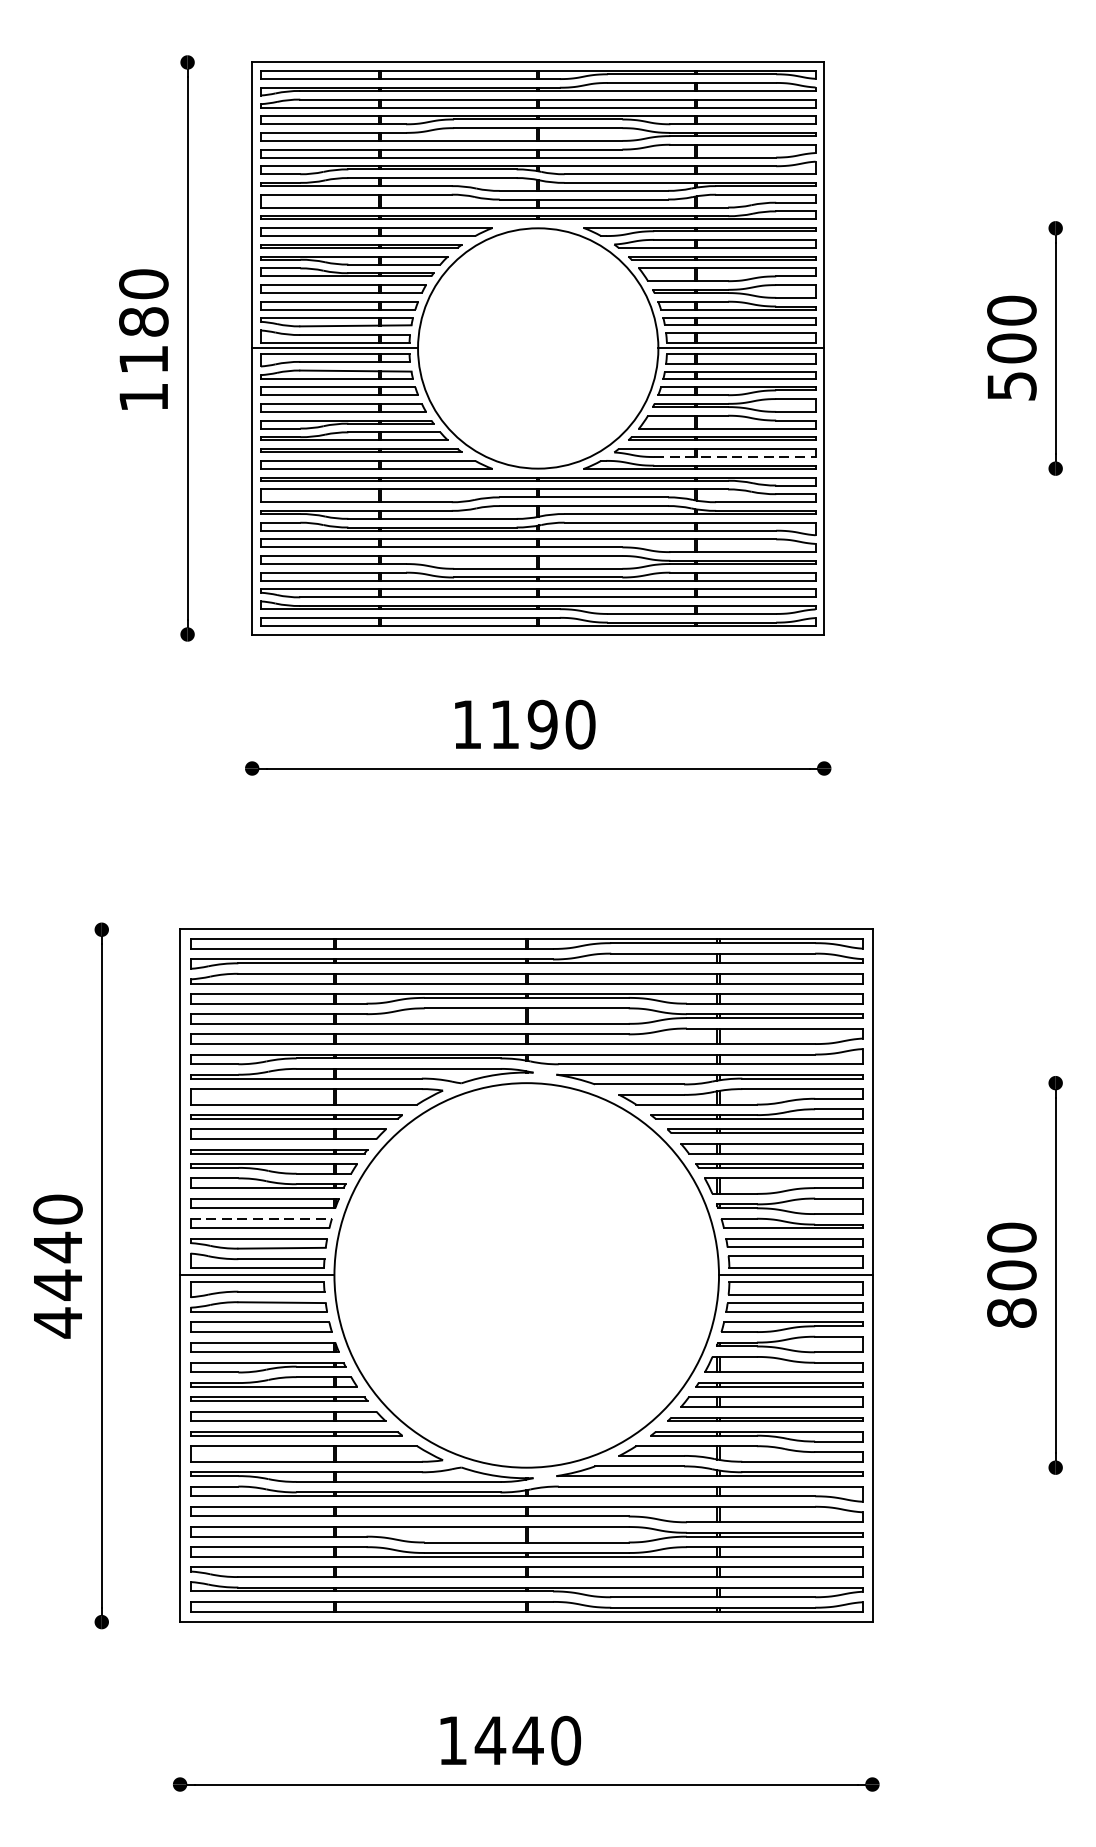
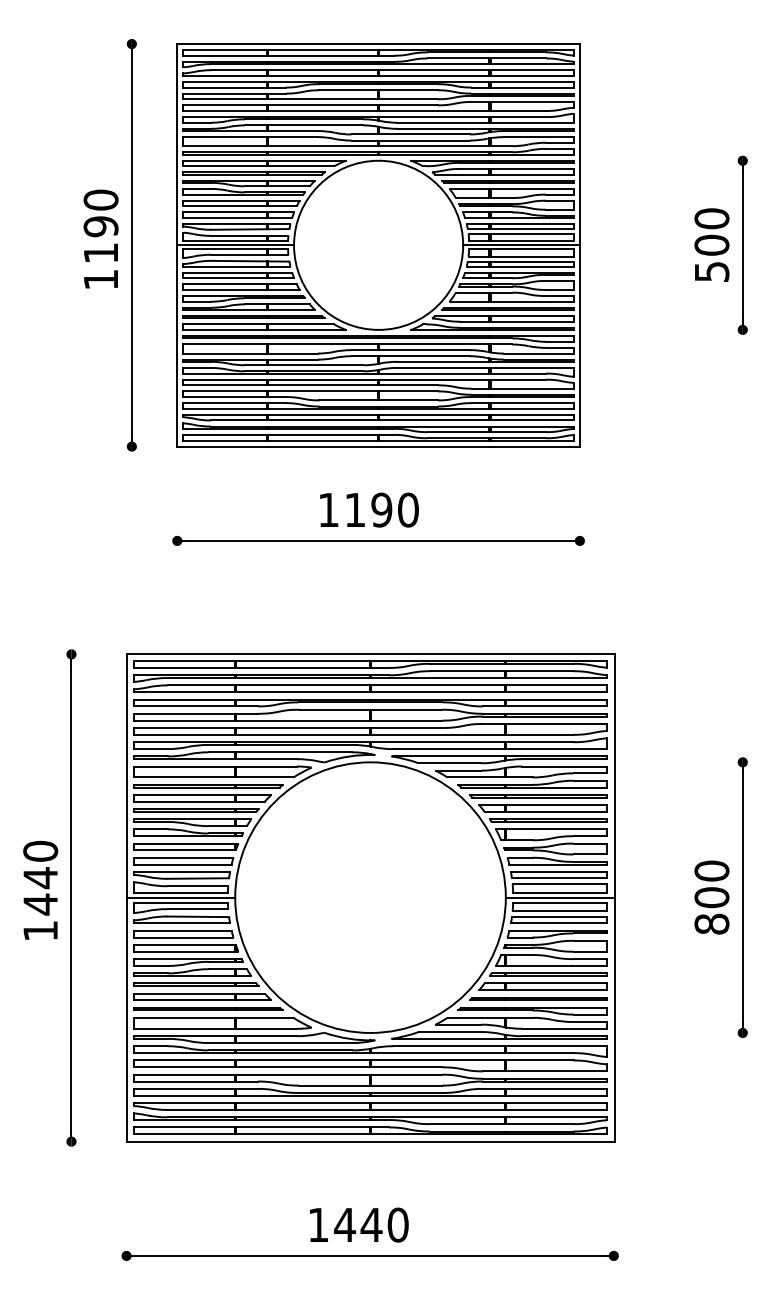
text: (143, 321) -> (100, 226), 1180 -> 1190
line: (735, 456) -> (517, 321), dashed -> solid
line: (260, 1218) -> (183, 857), dashed -> solid
text: (57, 1323) -> (40, 931), 4440 -> 1440

